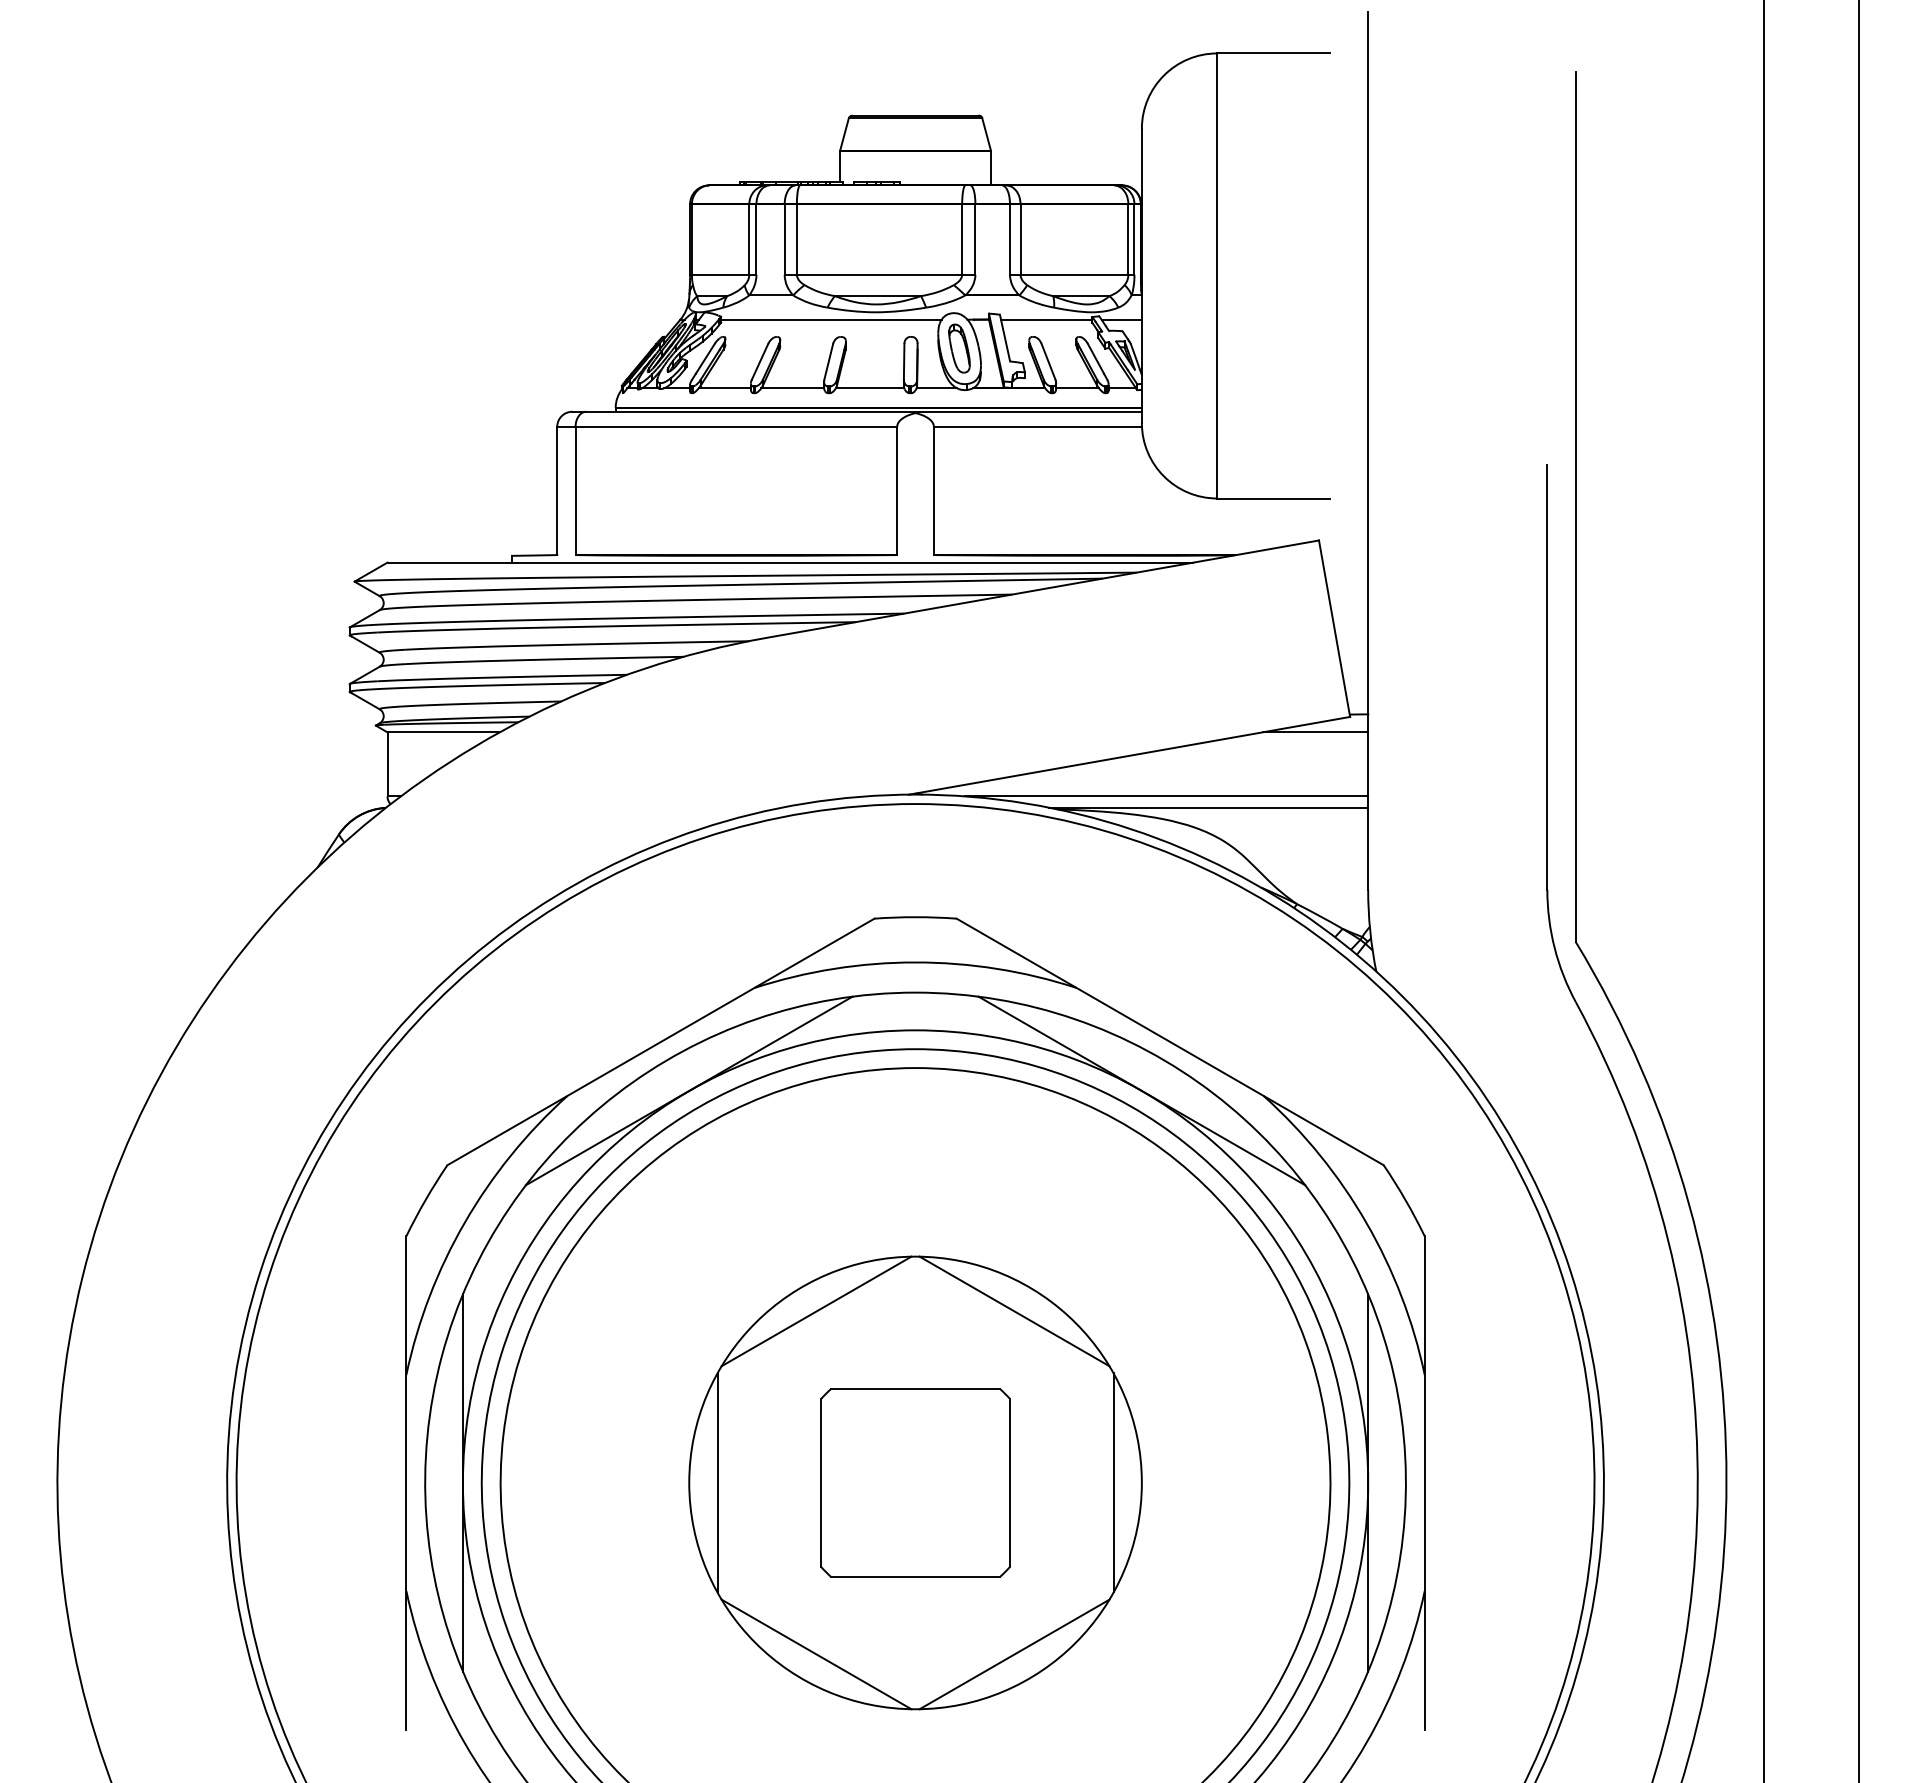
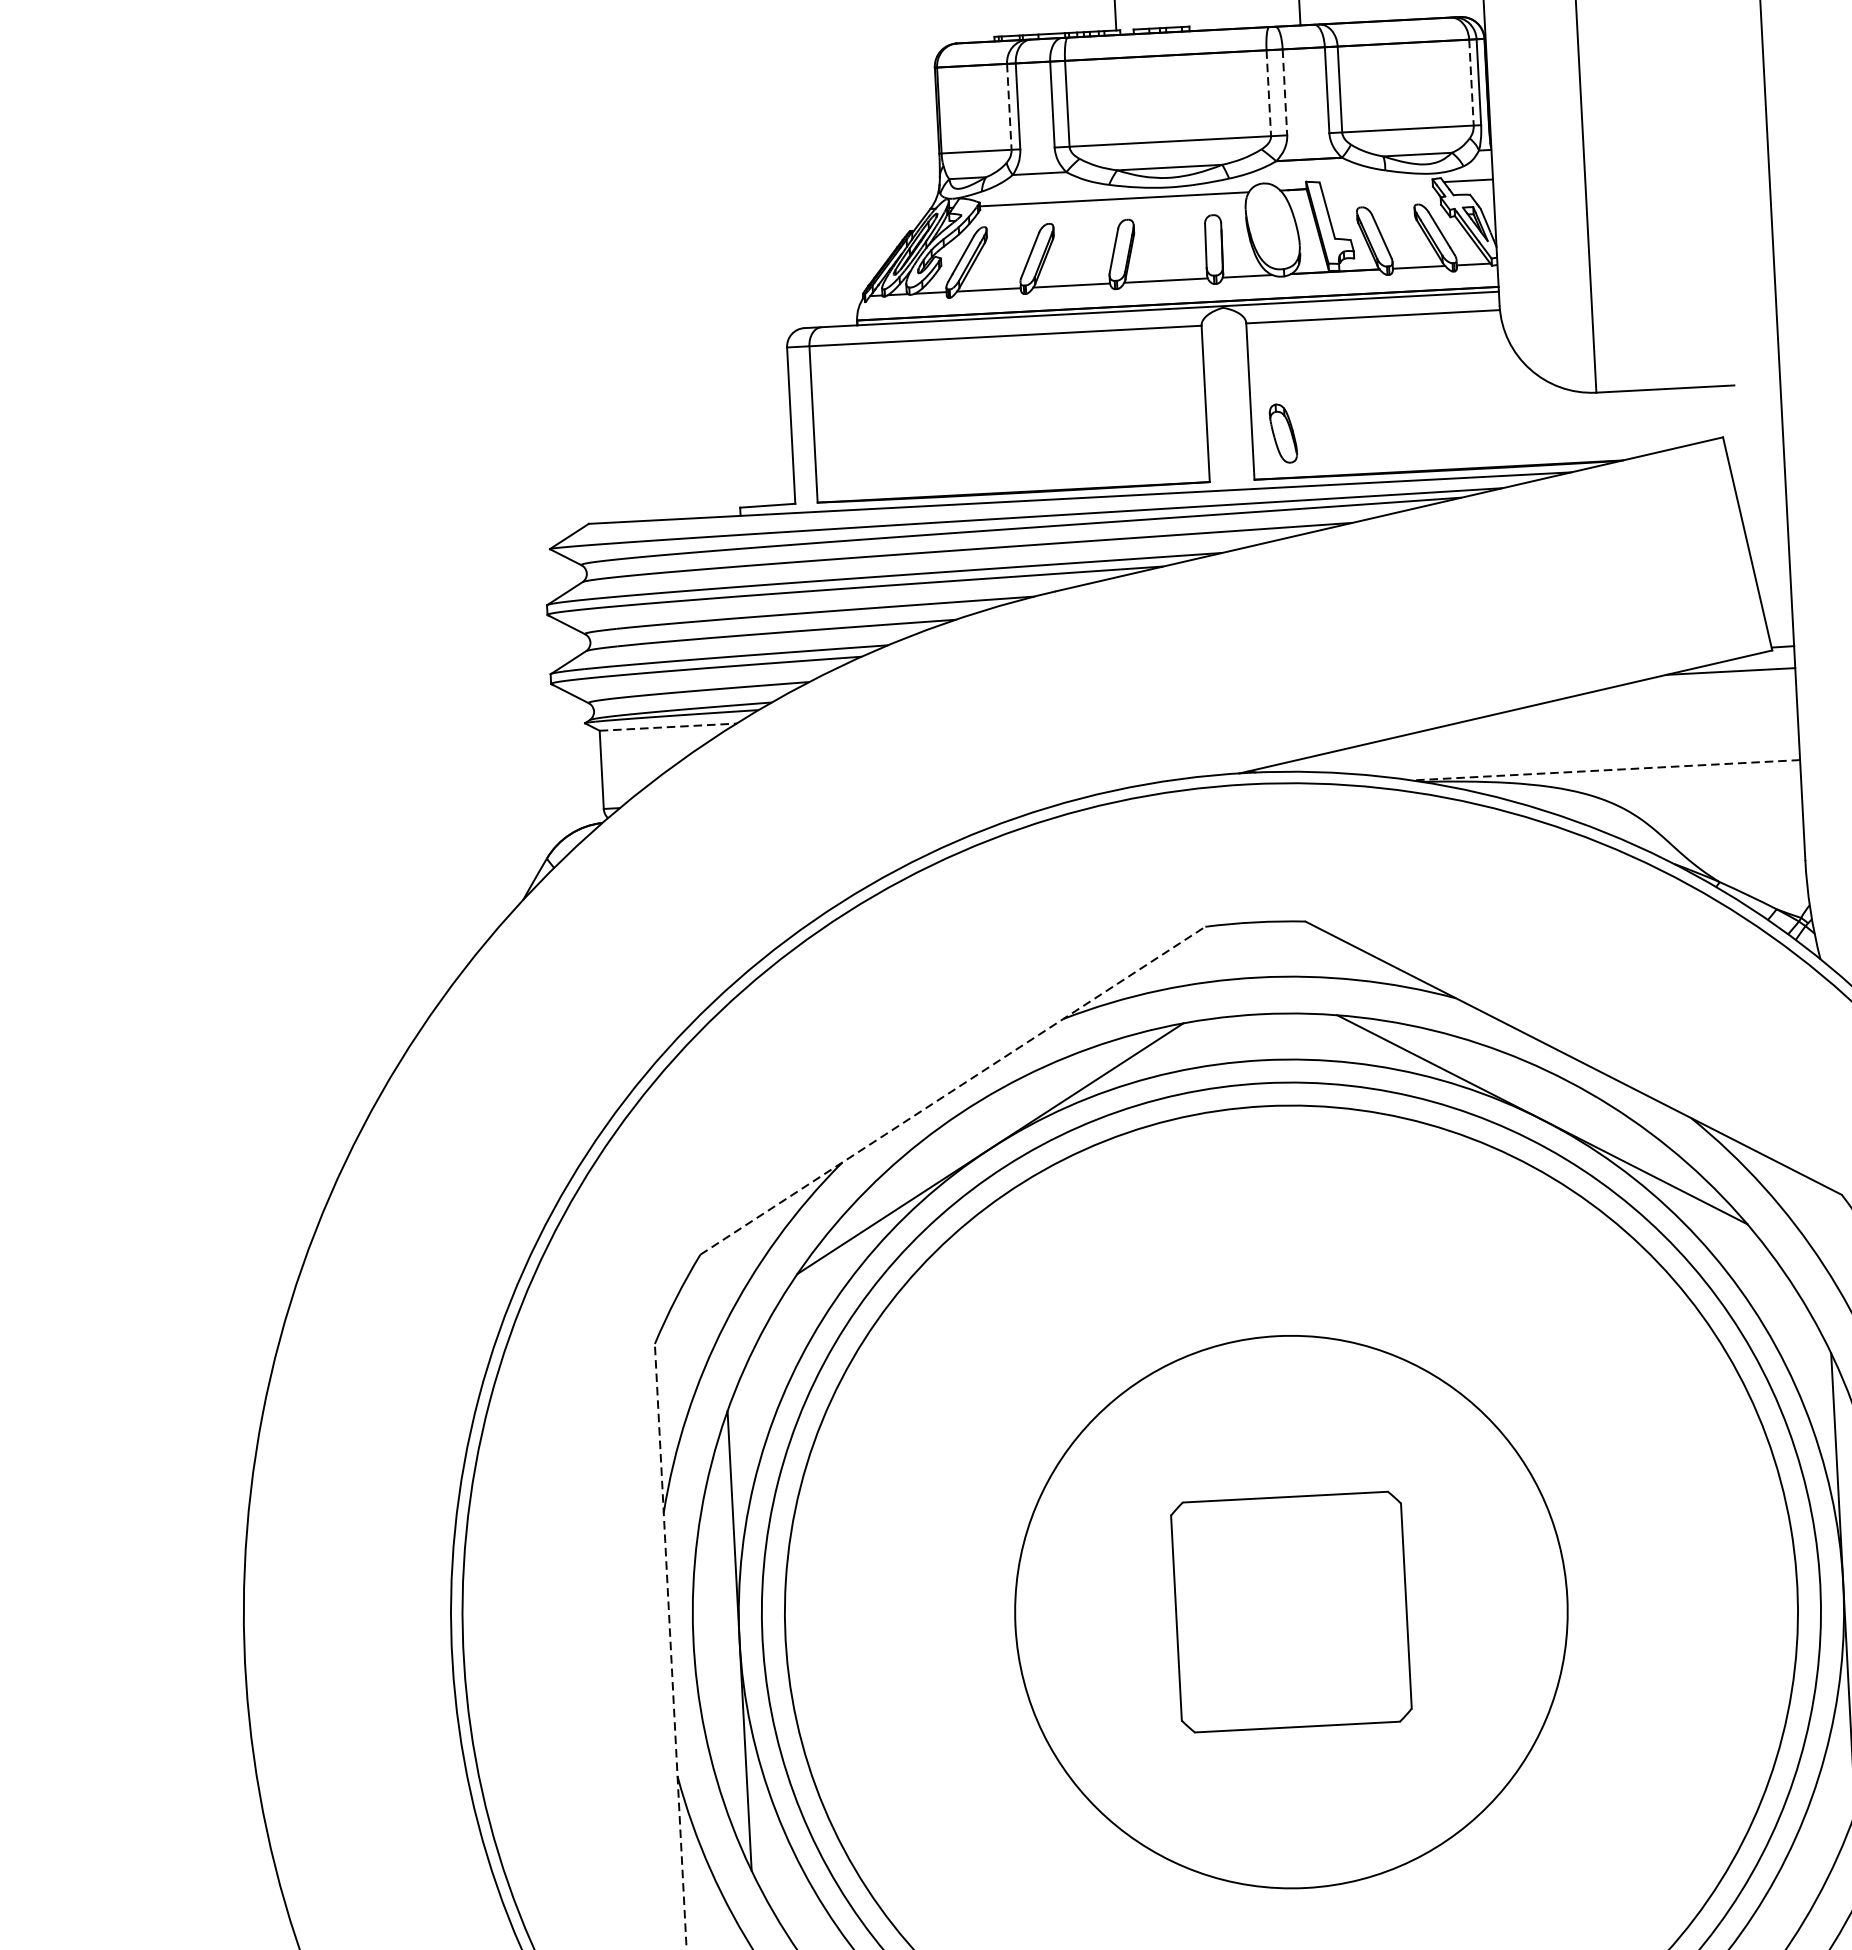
line: (749, 240) -> (1009, 108), solid -> dashed
line: (962, 240) -> (1269, 94), solid -> dashed
line: (975, 240) -> (1285, 93), solid -> dashed
line: (1128, 240) -> (1471, 83), solid -> dashed
line: (1046, 319) -> (1376, 185), removed
part: (959, 348) -> (1283, 433), moved
line: (444, 732) -> (669, 727), solid -> dashed
line: (1166, 796) -> (1553, 759), removed
line: (1208, 807) -> (1605, 769), solid -> dashed
line: (660, 1041) -> (952, 1090), solid -> dashed
line: (816, 1311) -> (1159, 1409), removed
line: (1014, 1311) -> (1401, 1396), removed
line: (406, 1482) -> (670, 1644), solid -> dashed
line: (717, 1482) -> (1049, 1624), removed
line: (1113, 1482) -> (1532, 1598), removed
line: (816, 1654) -> (1181, 1827), removed
line: (1014, 1654) -> (1423, 1814), removed

